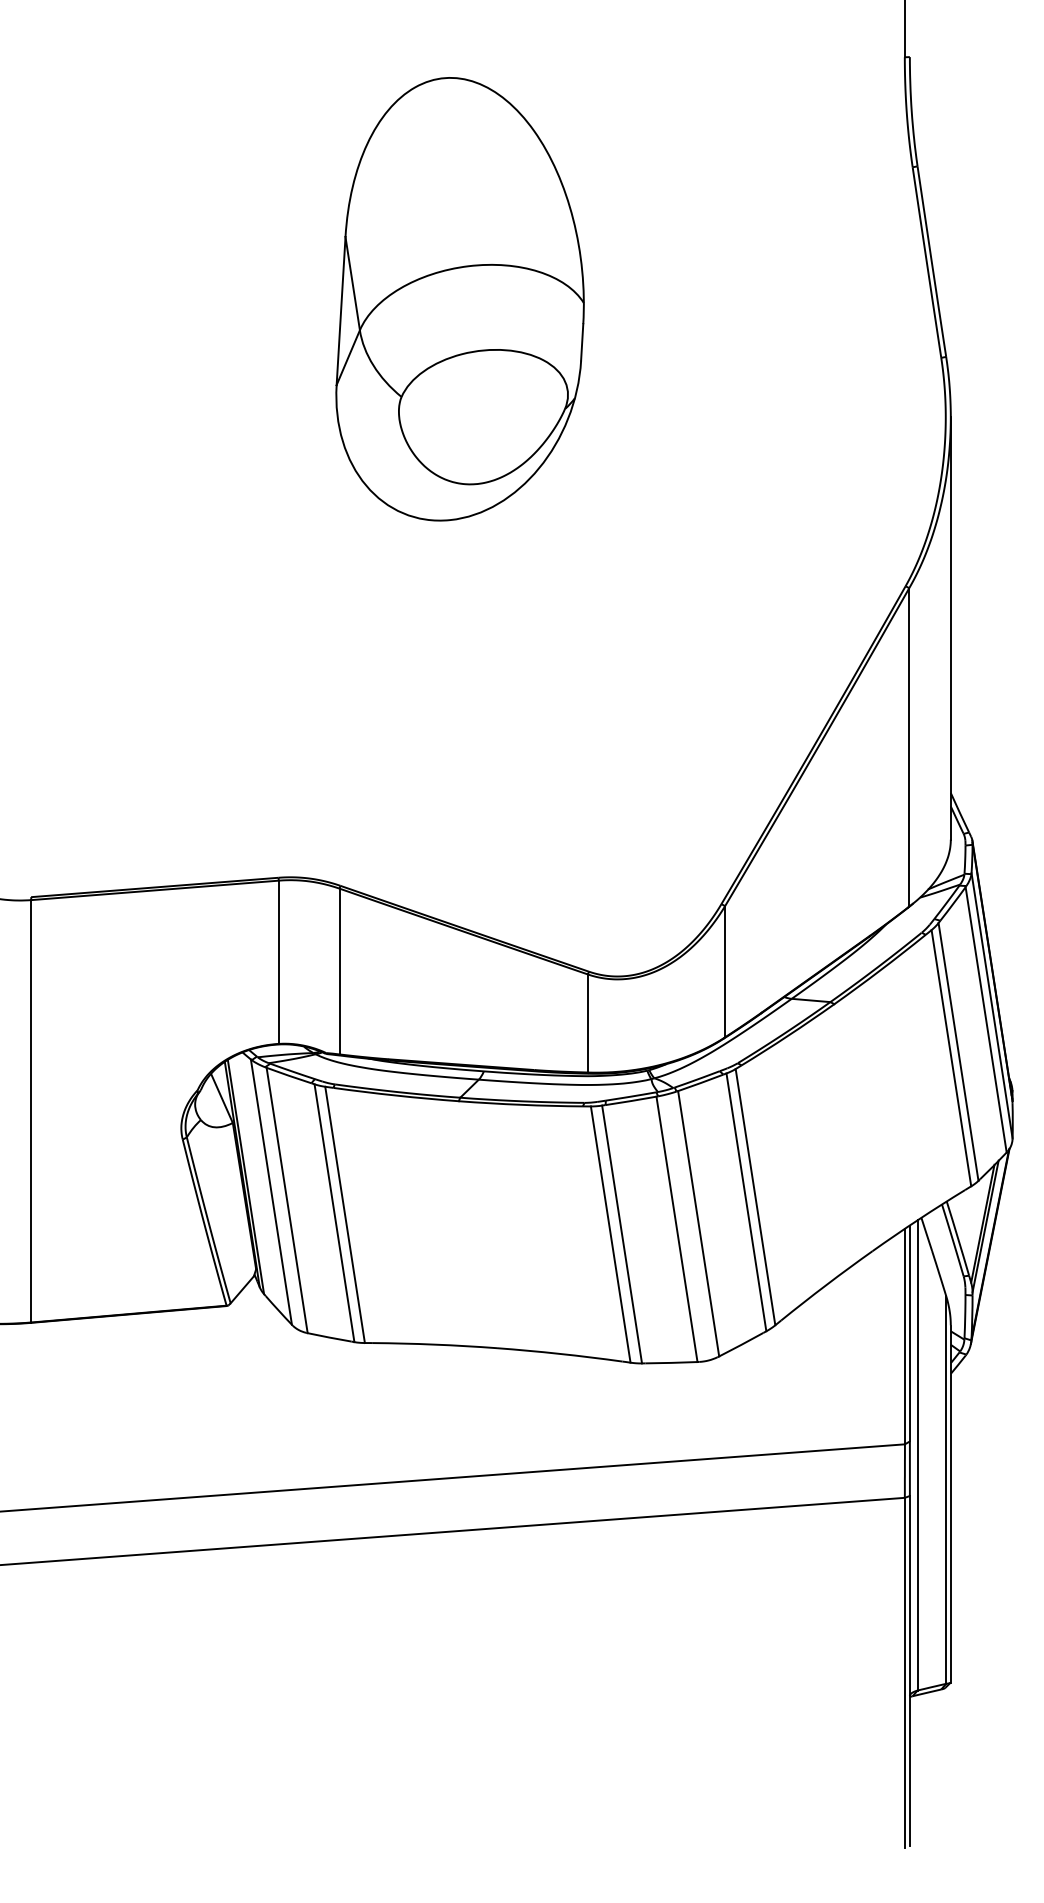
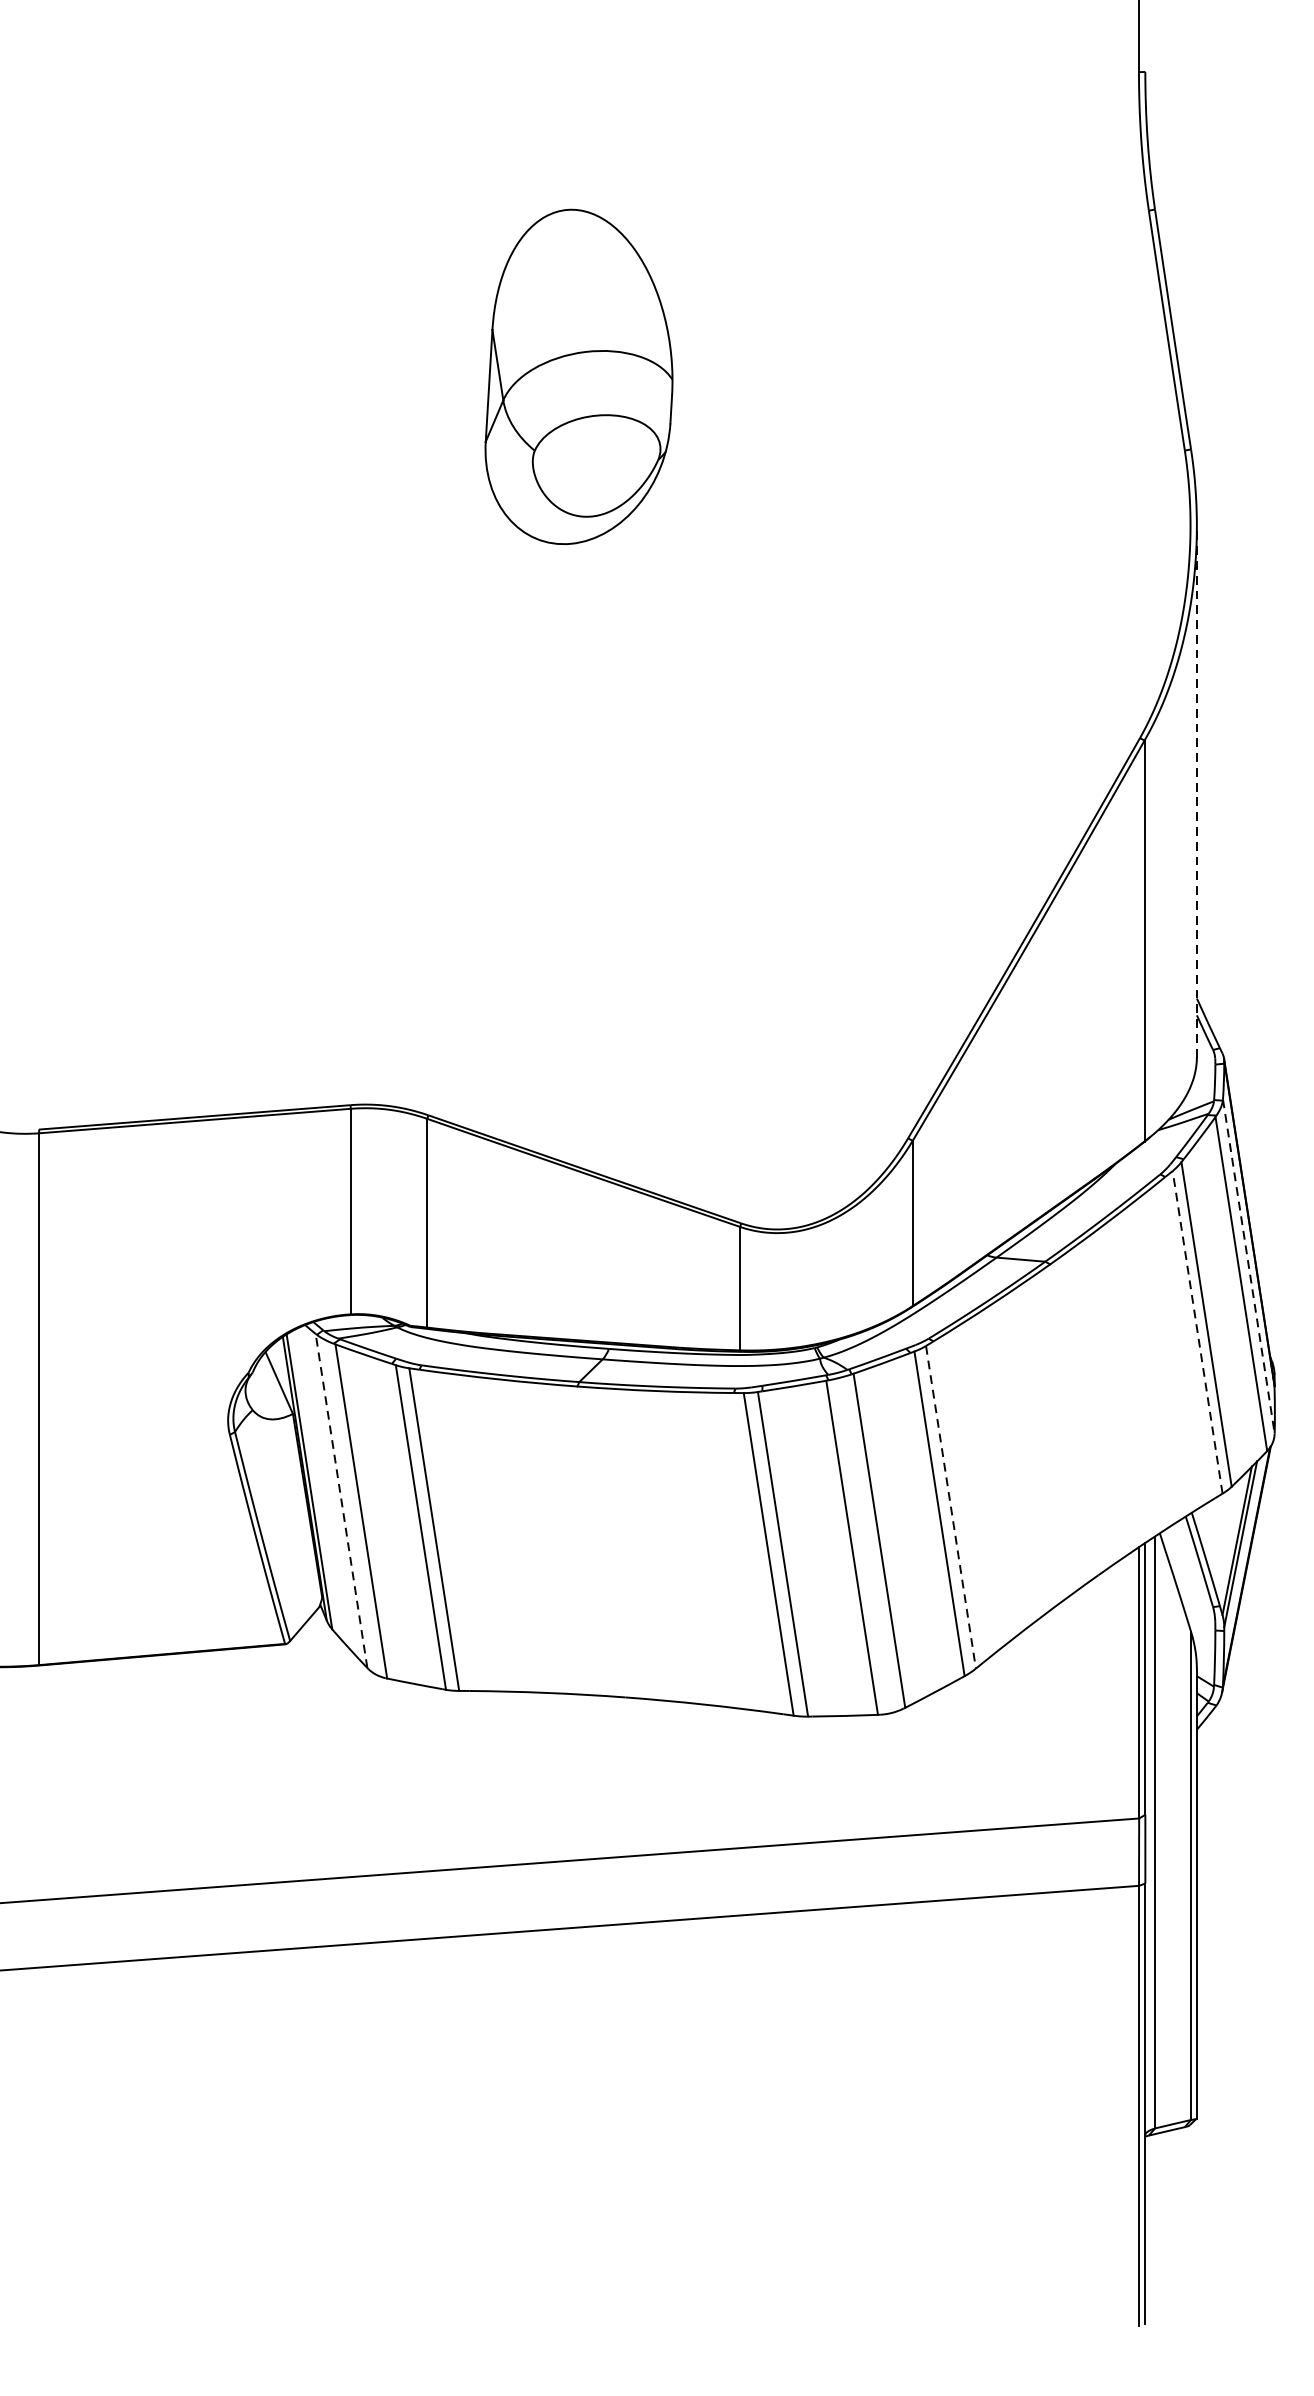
part: (459, 299) -> (578, 377), size x0.6
line: (950, 628) -> (1196, 791), solid -> dashed
line: (992, 1006) -> (1249, 1267), solid -> dashed
line: (951, 1058) -> (1197, 1332), solid -> dashed
line: (271, 1191) -> (341, 1500), solid -> dashed
line: (755, 1197) -> (950, 1507), solid -> dashed

